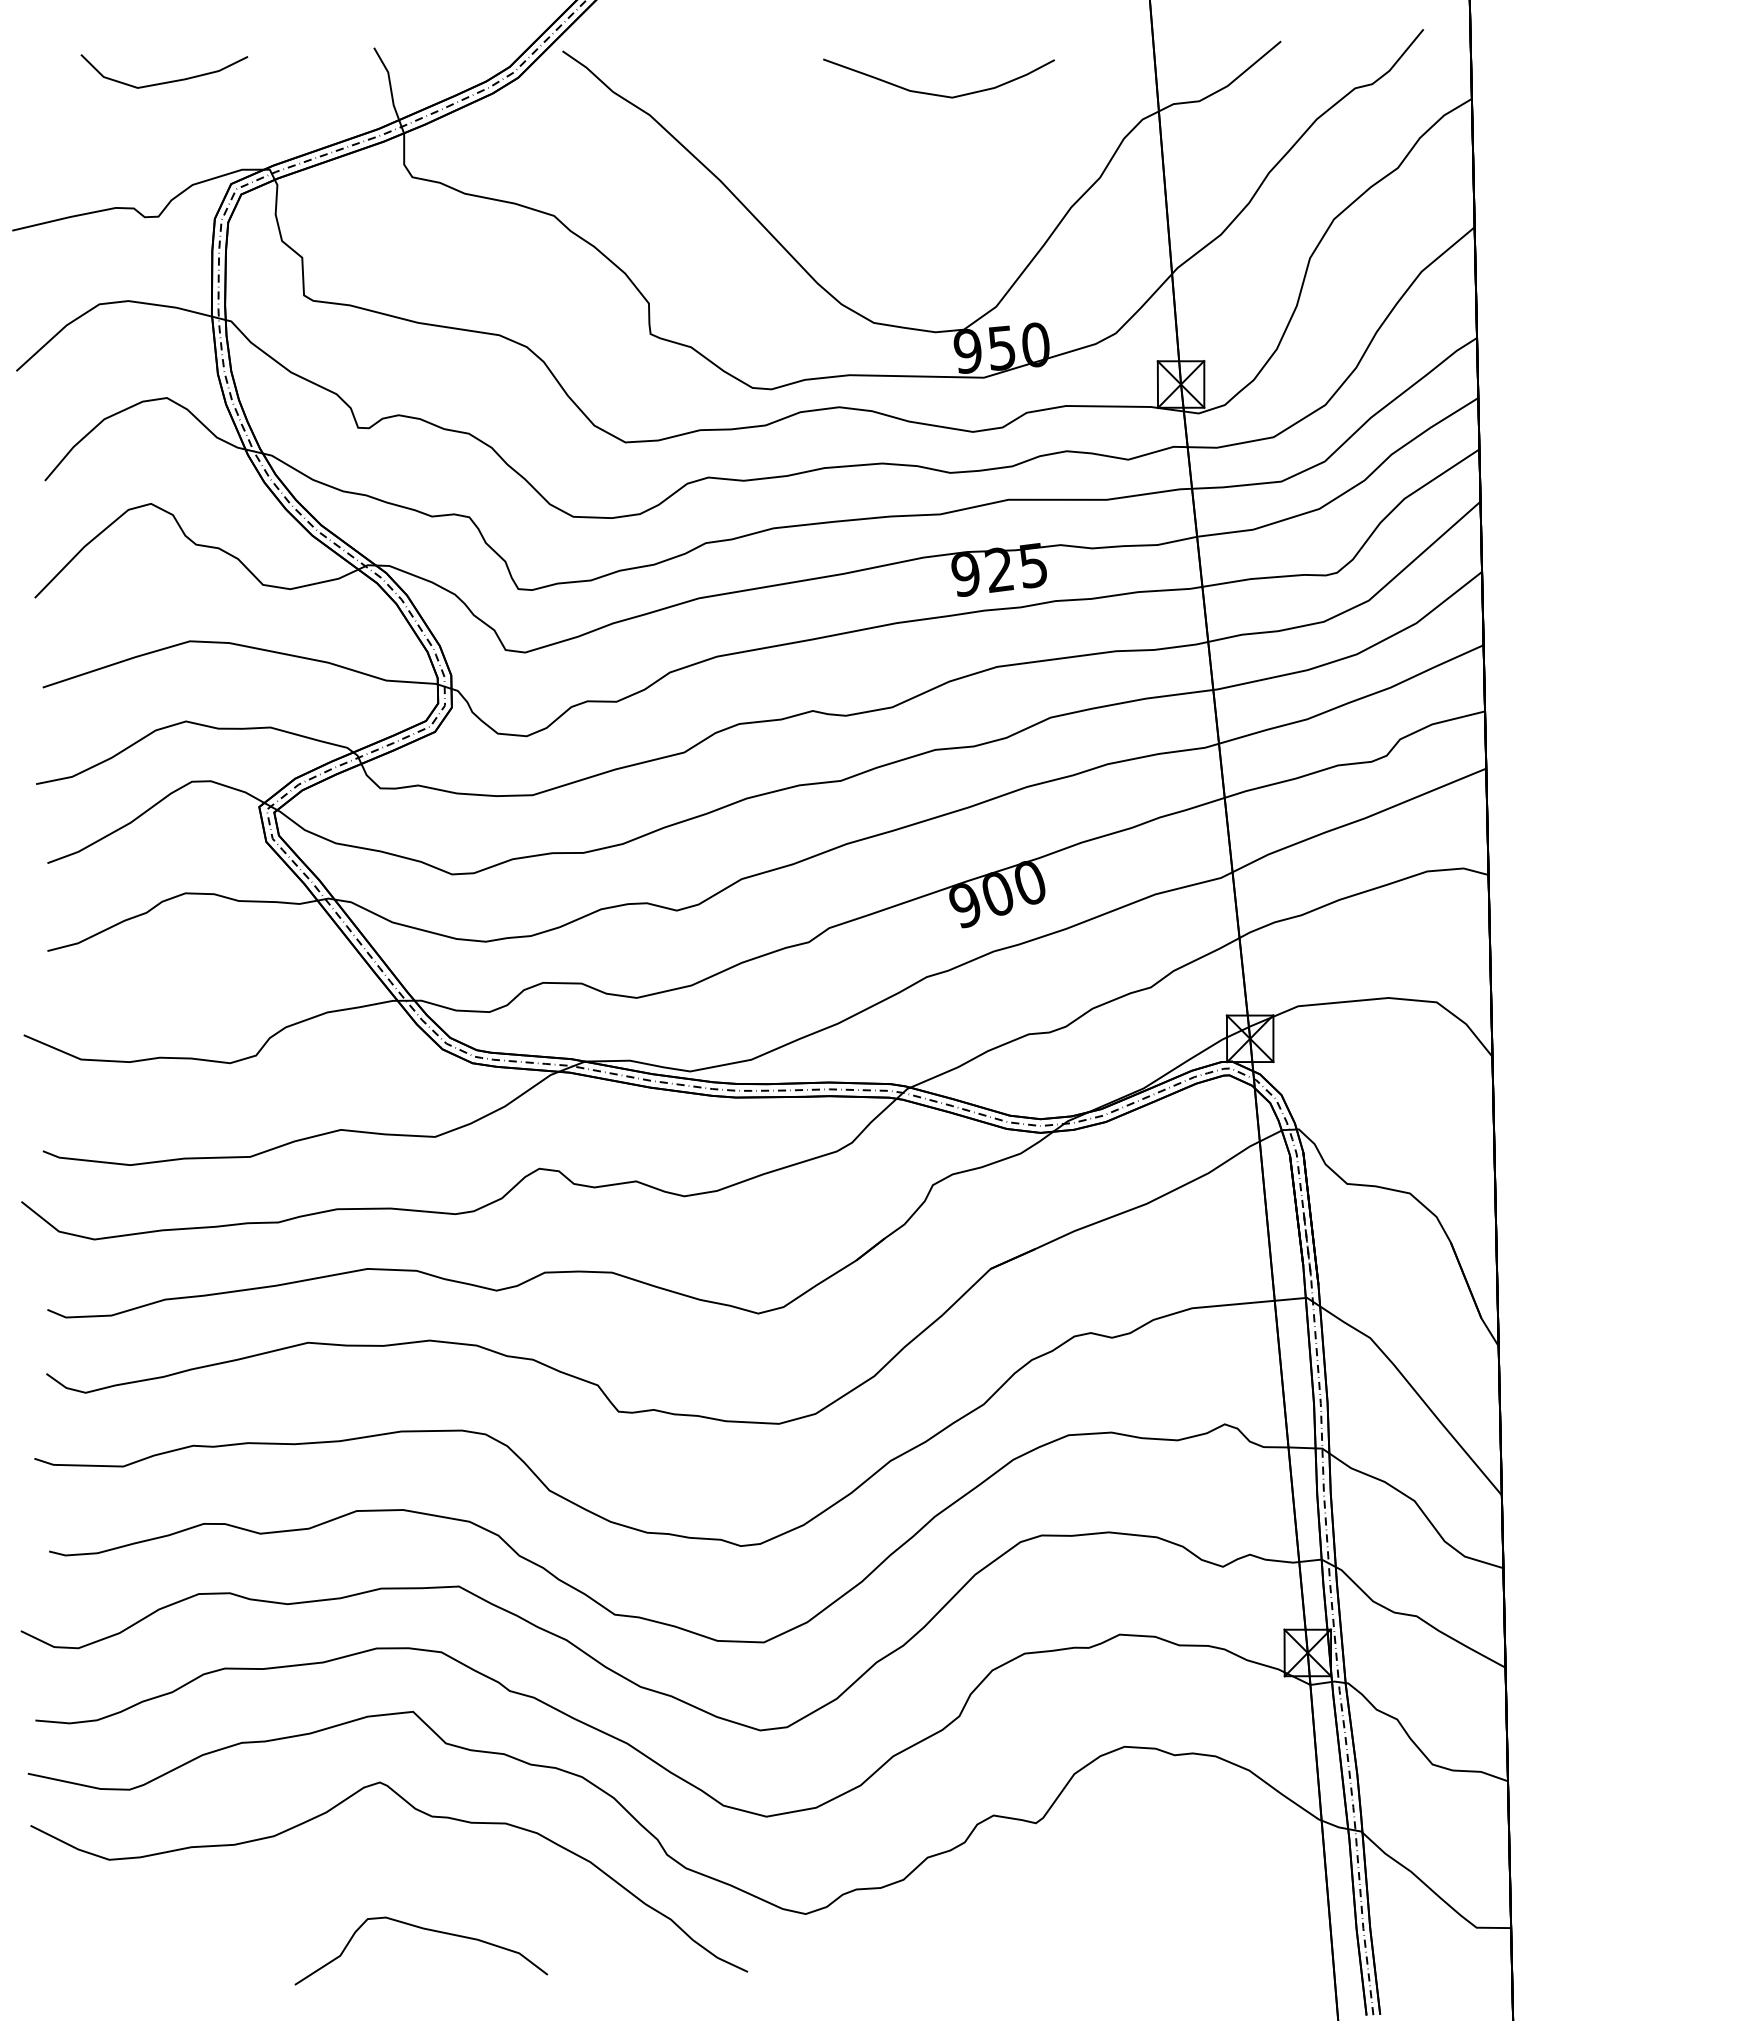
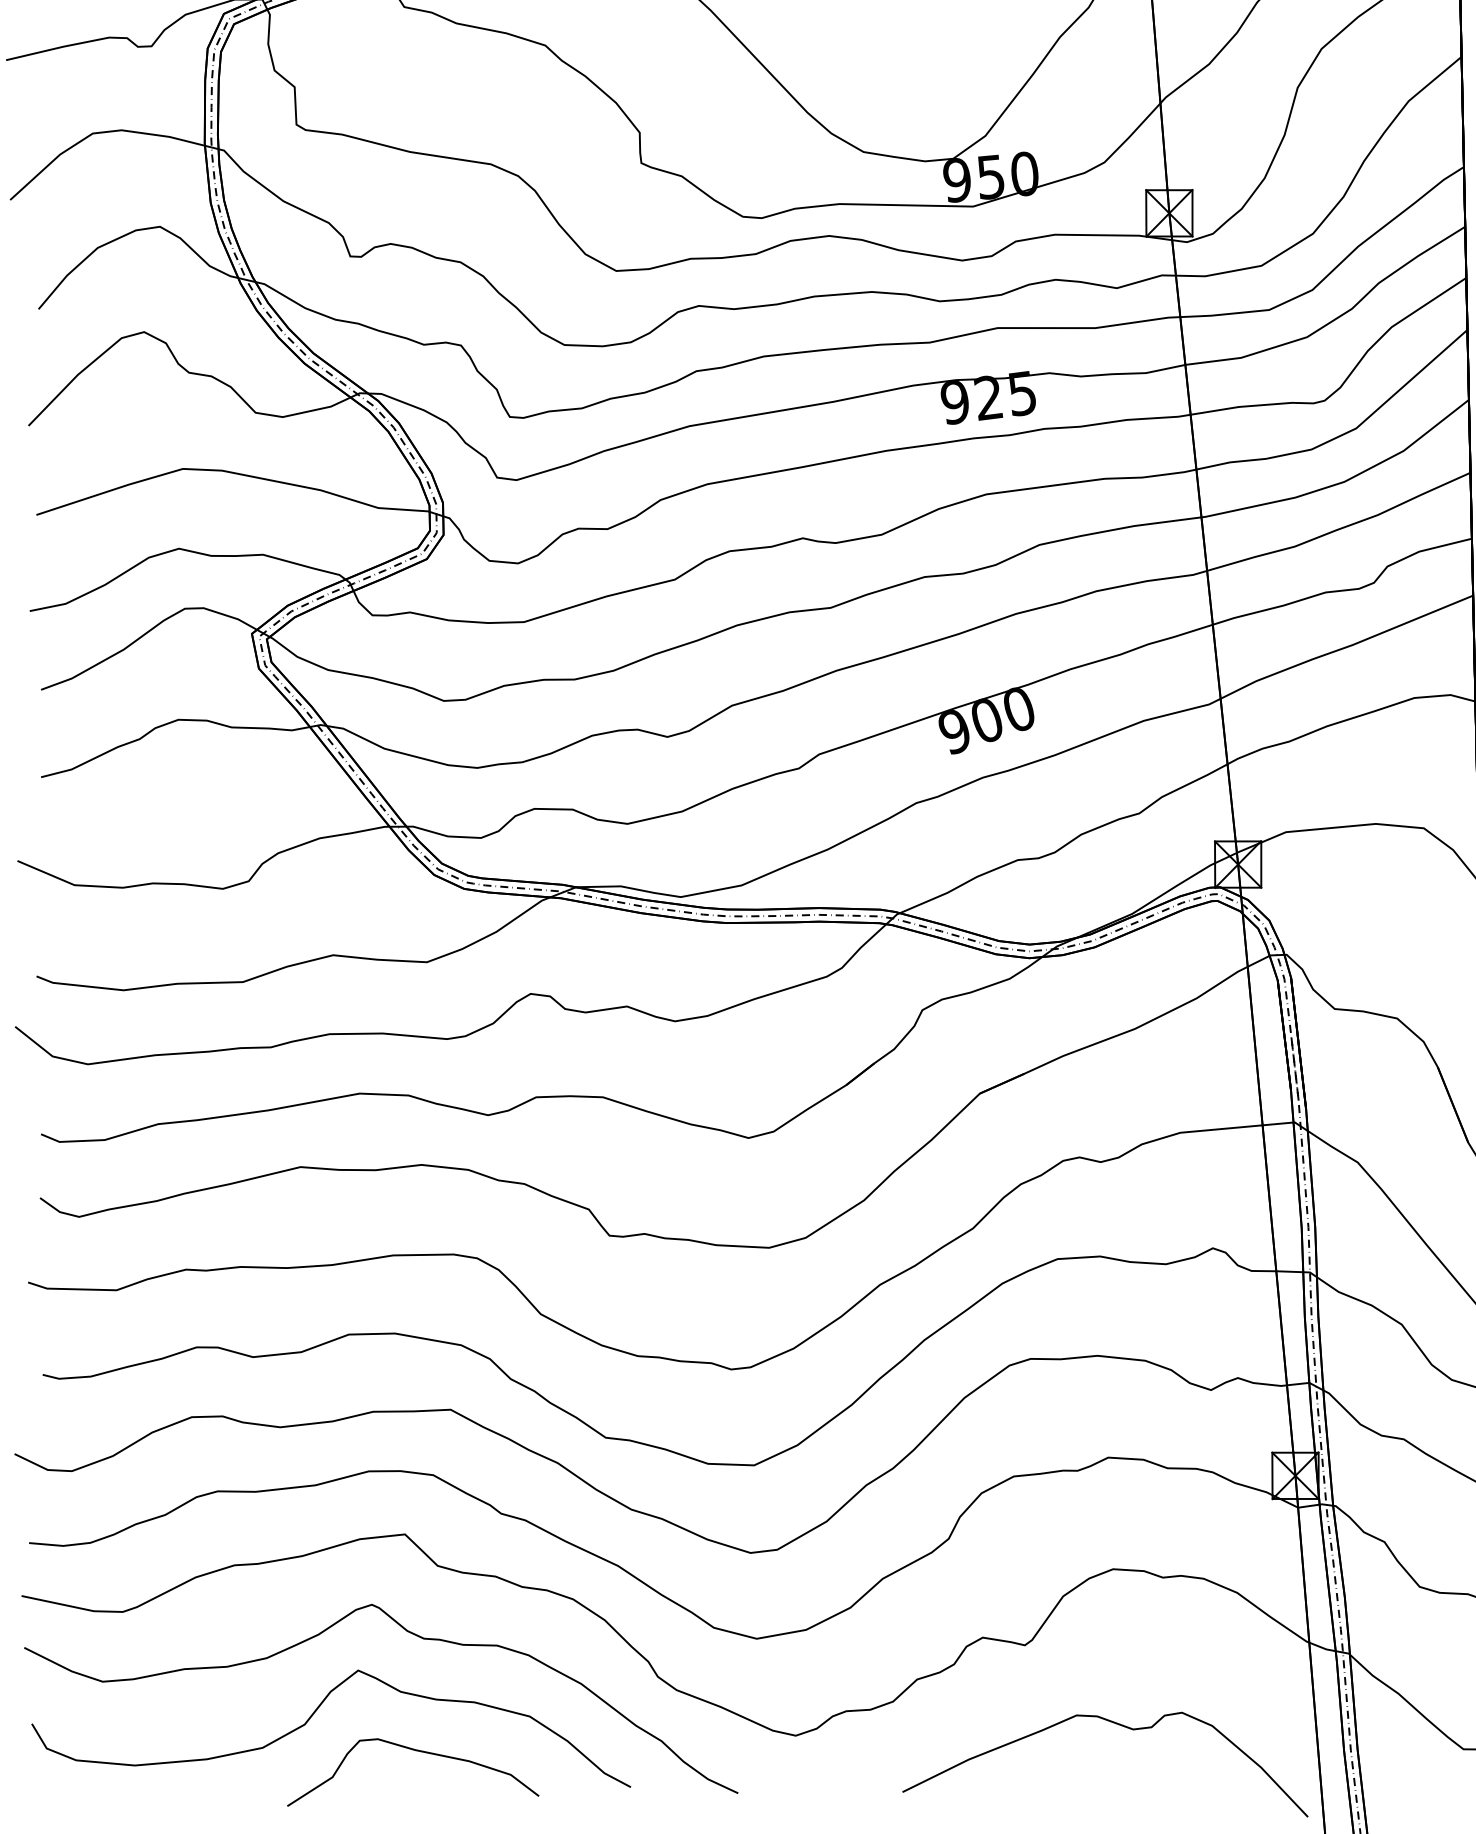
curve: (320, 1894) -> (312, 1716), added
curve: (1129, 1903) -> (1118, 1725), added

